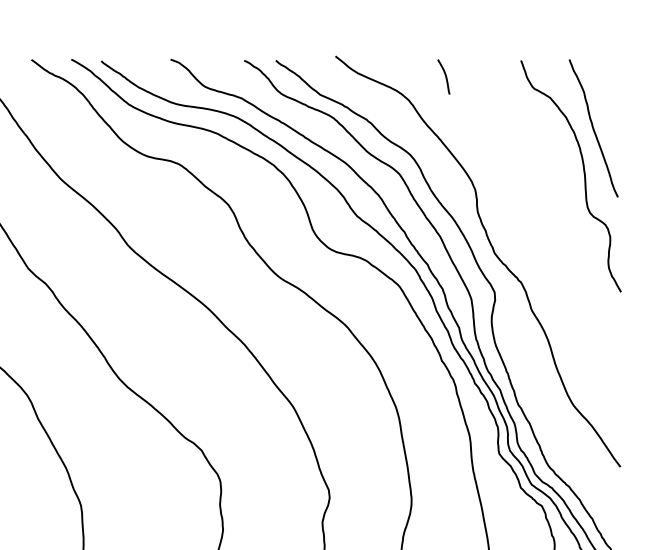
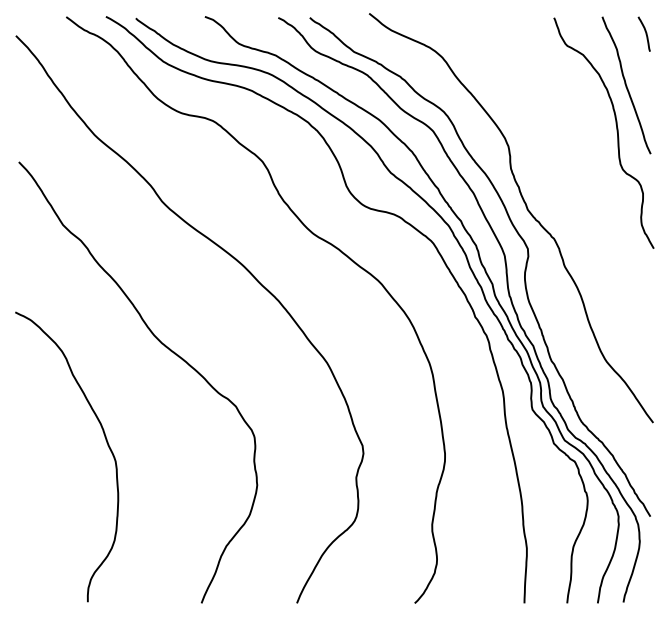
curve: (445, 76) -> (645, 33), moved

